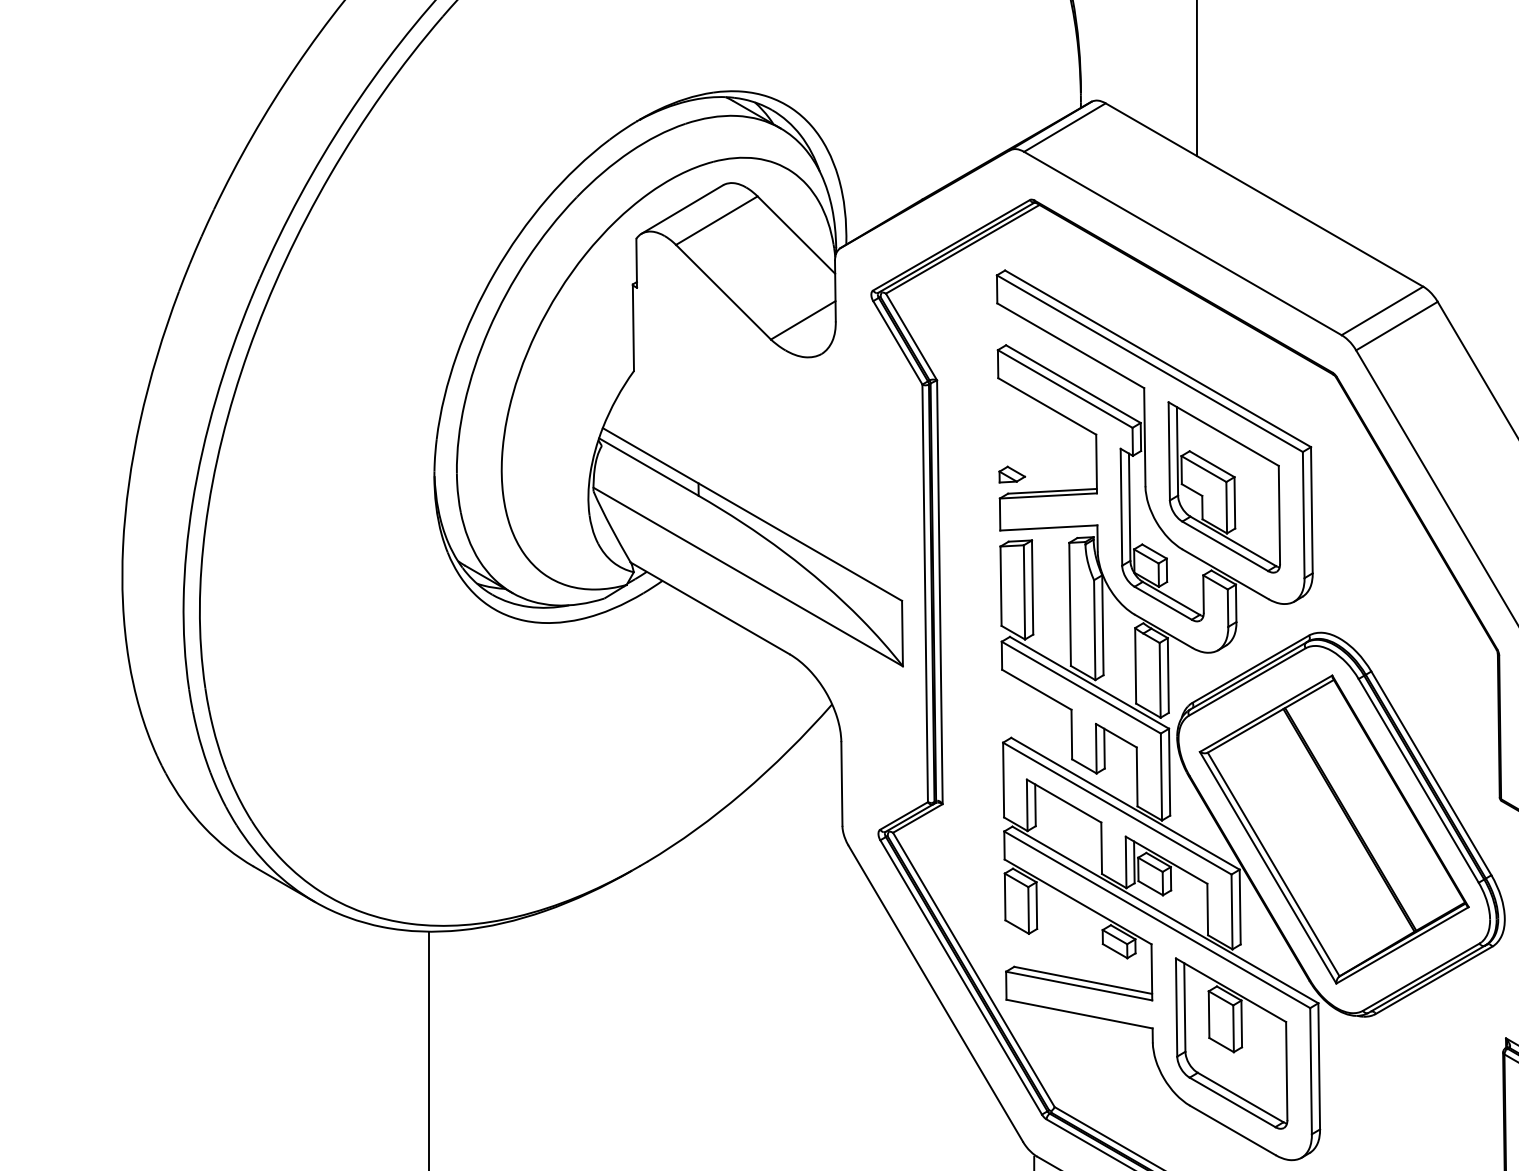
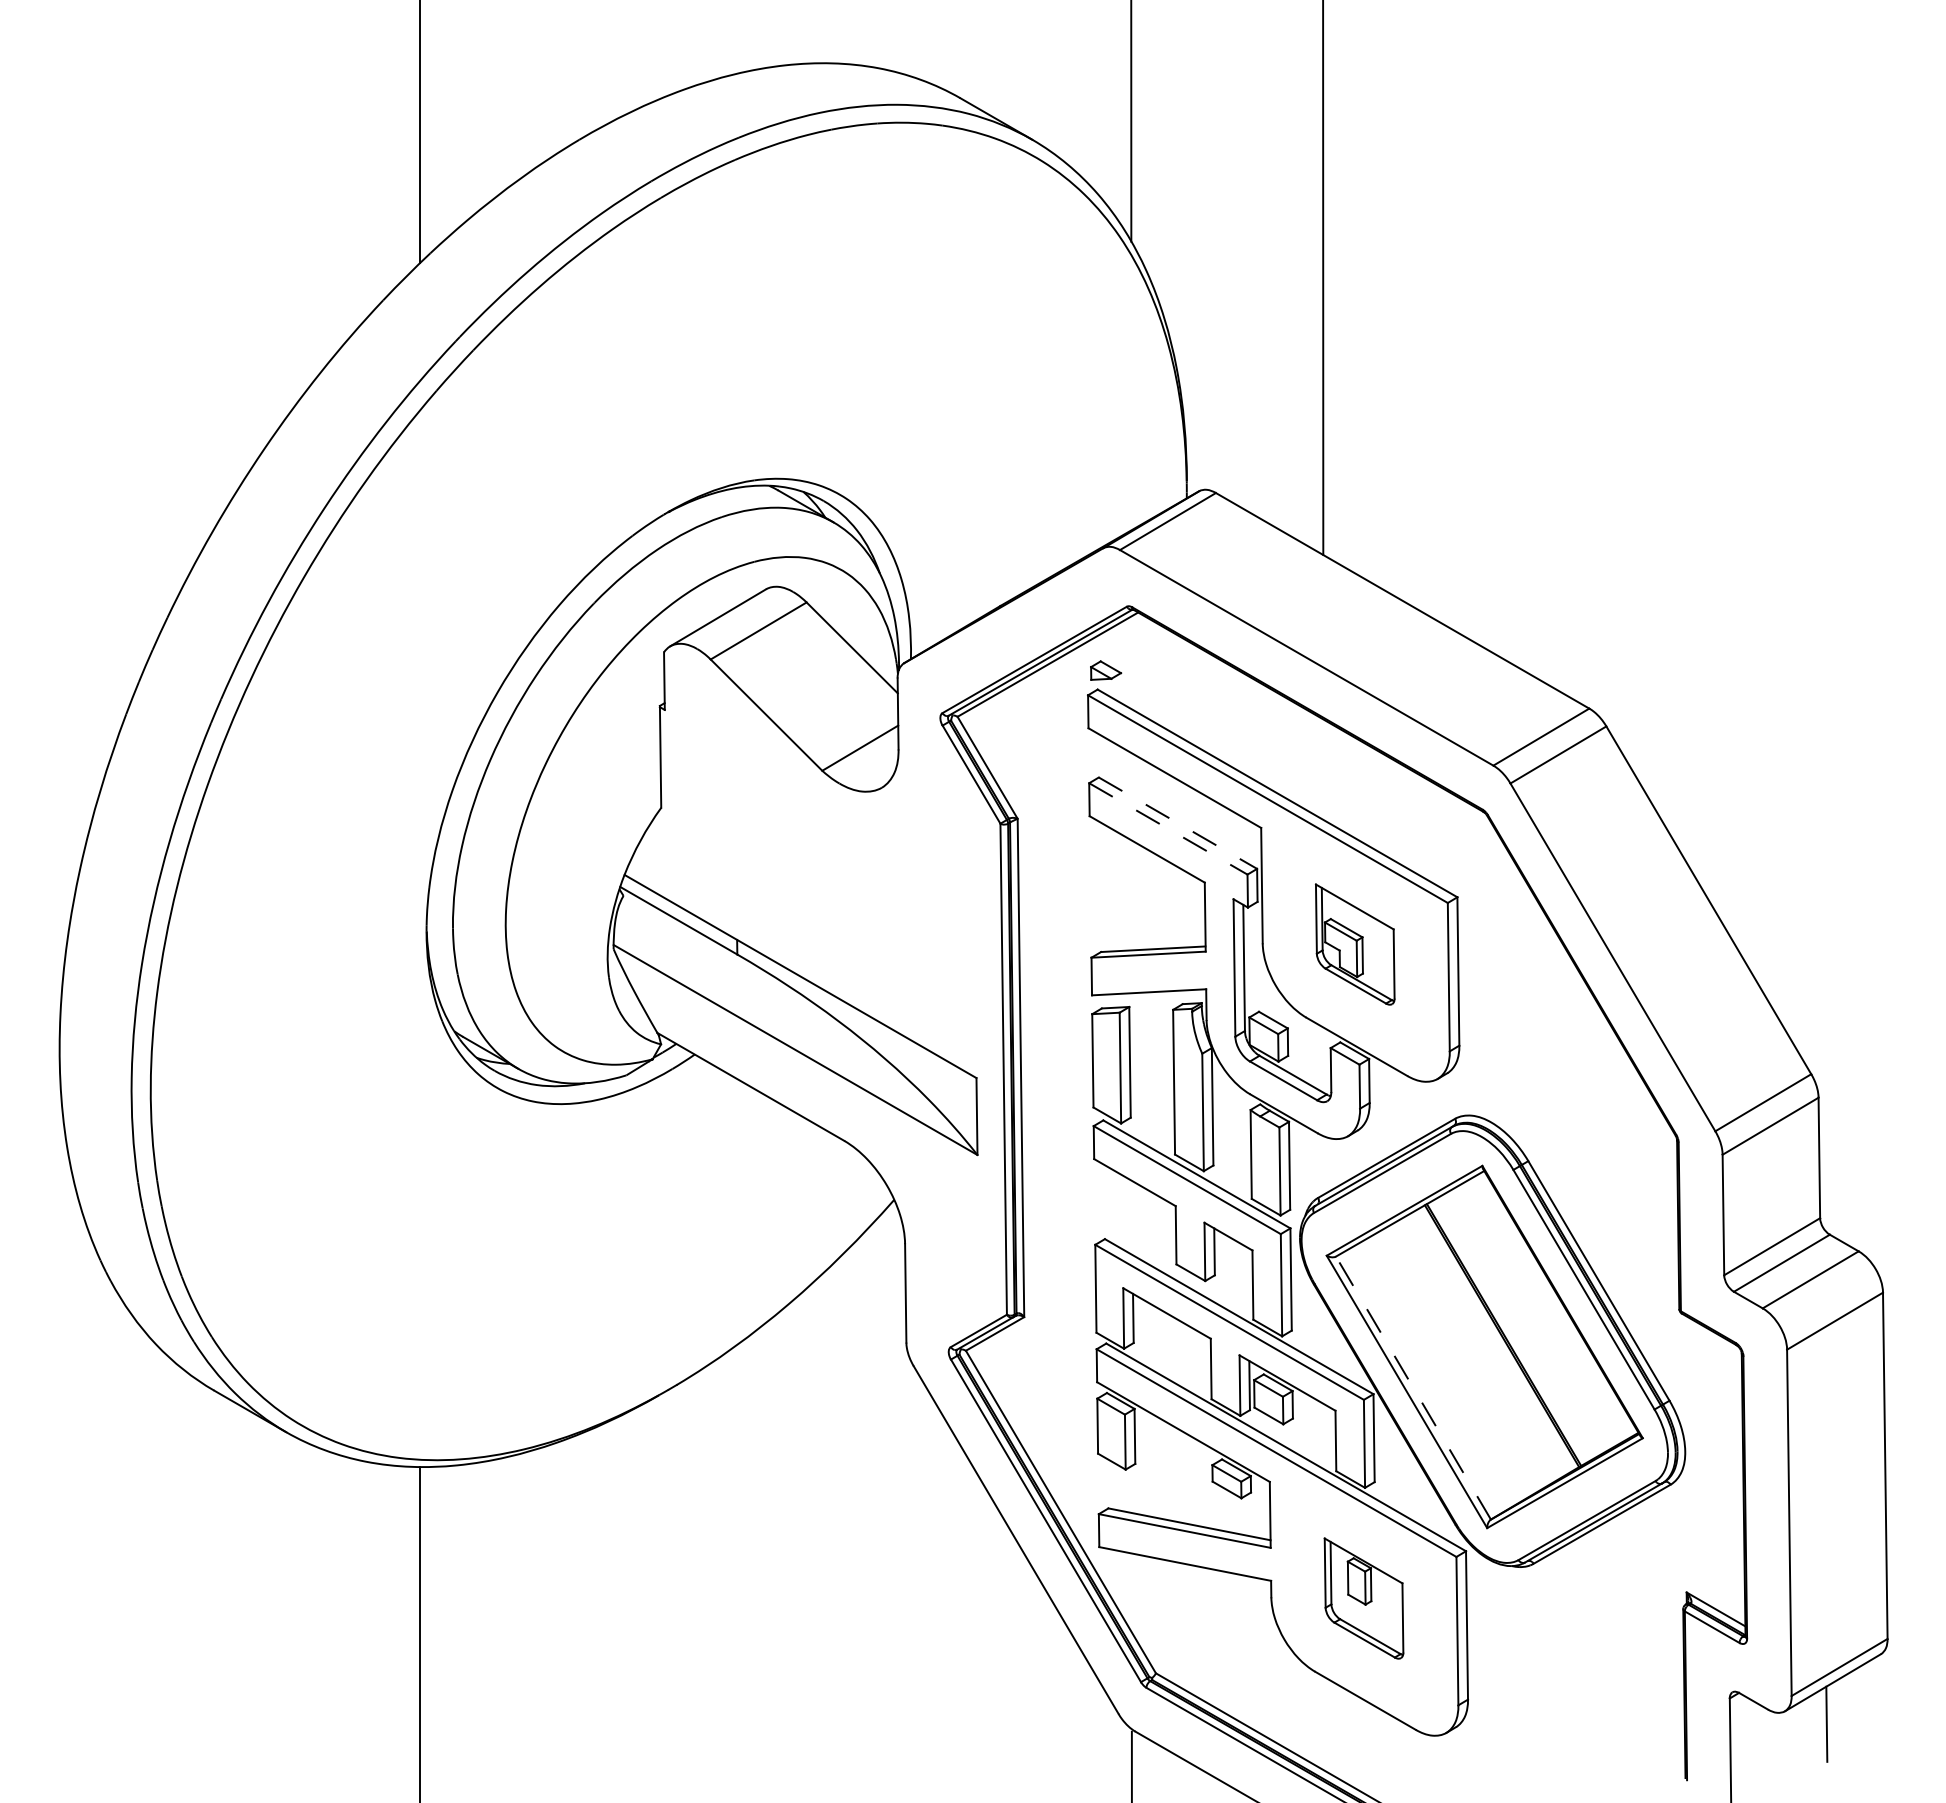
line: (1073, 384) -> (1178, 823), solid -> dashed
line: (1065, 389) -> (1168, 829), solid -> dashed
part: (1012, 474) -> (1106, 670), moved
part: (1223, 487) -> (1354, 944), size x0.6
line: (1273, 864) -> (1413, 1388), solid -> dashed
part: (1231, 1043) -> (1363, 1598), size x0.6

